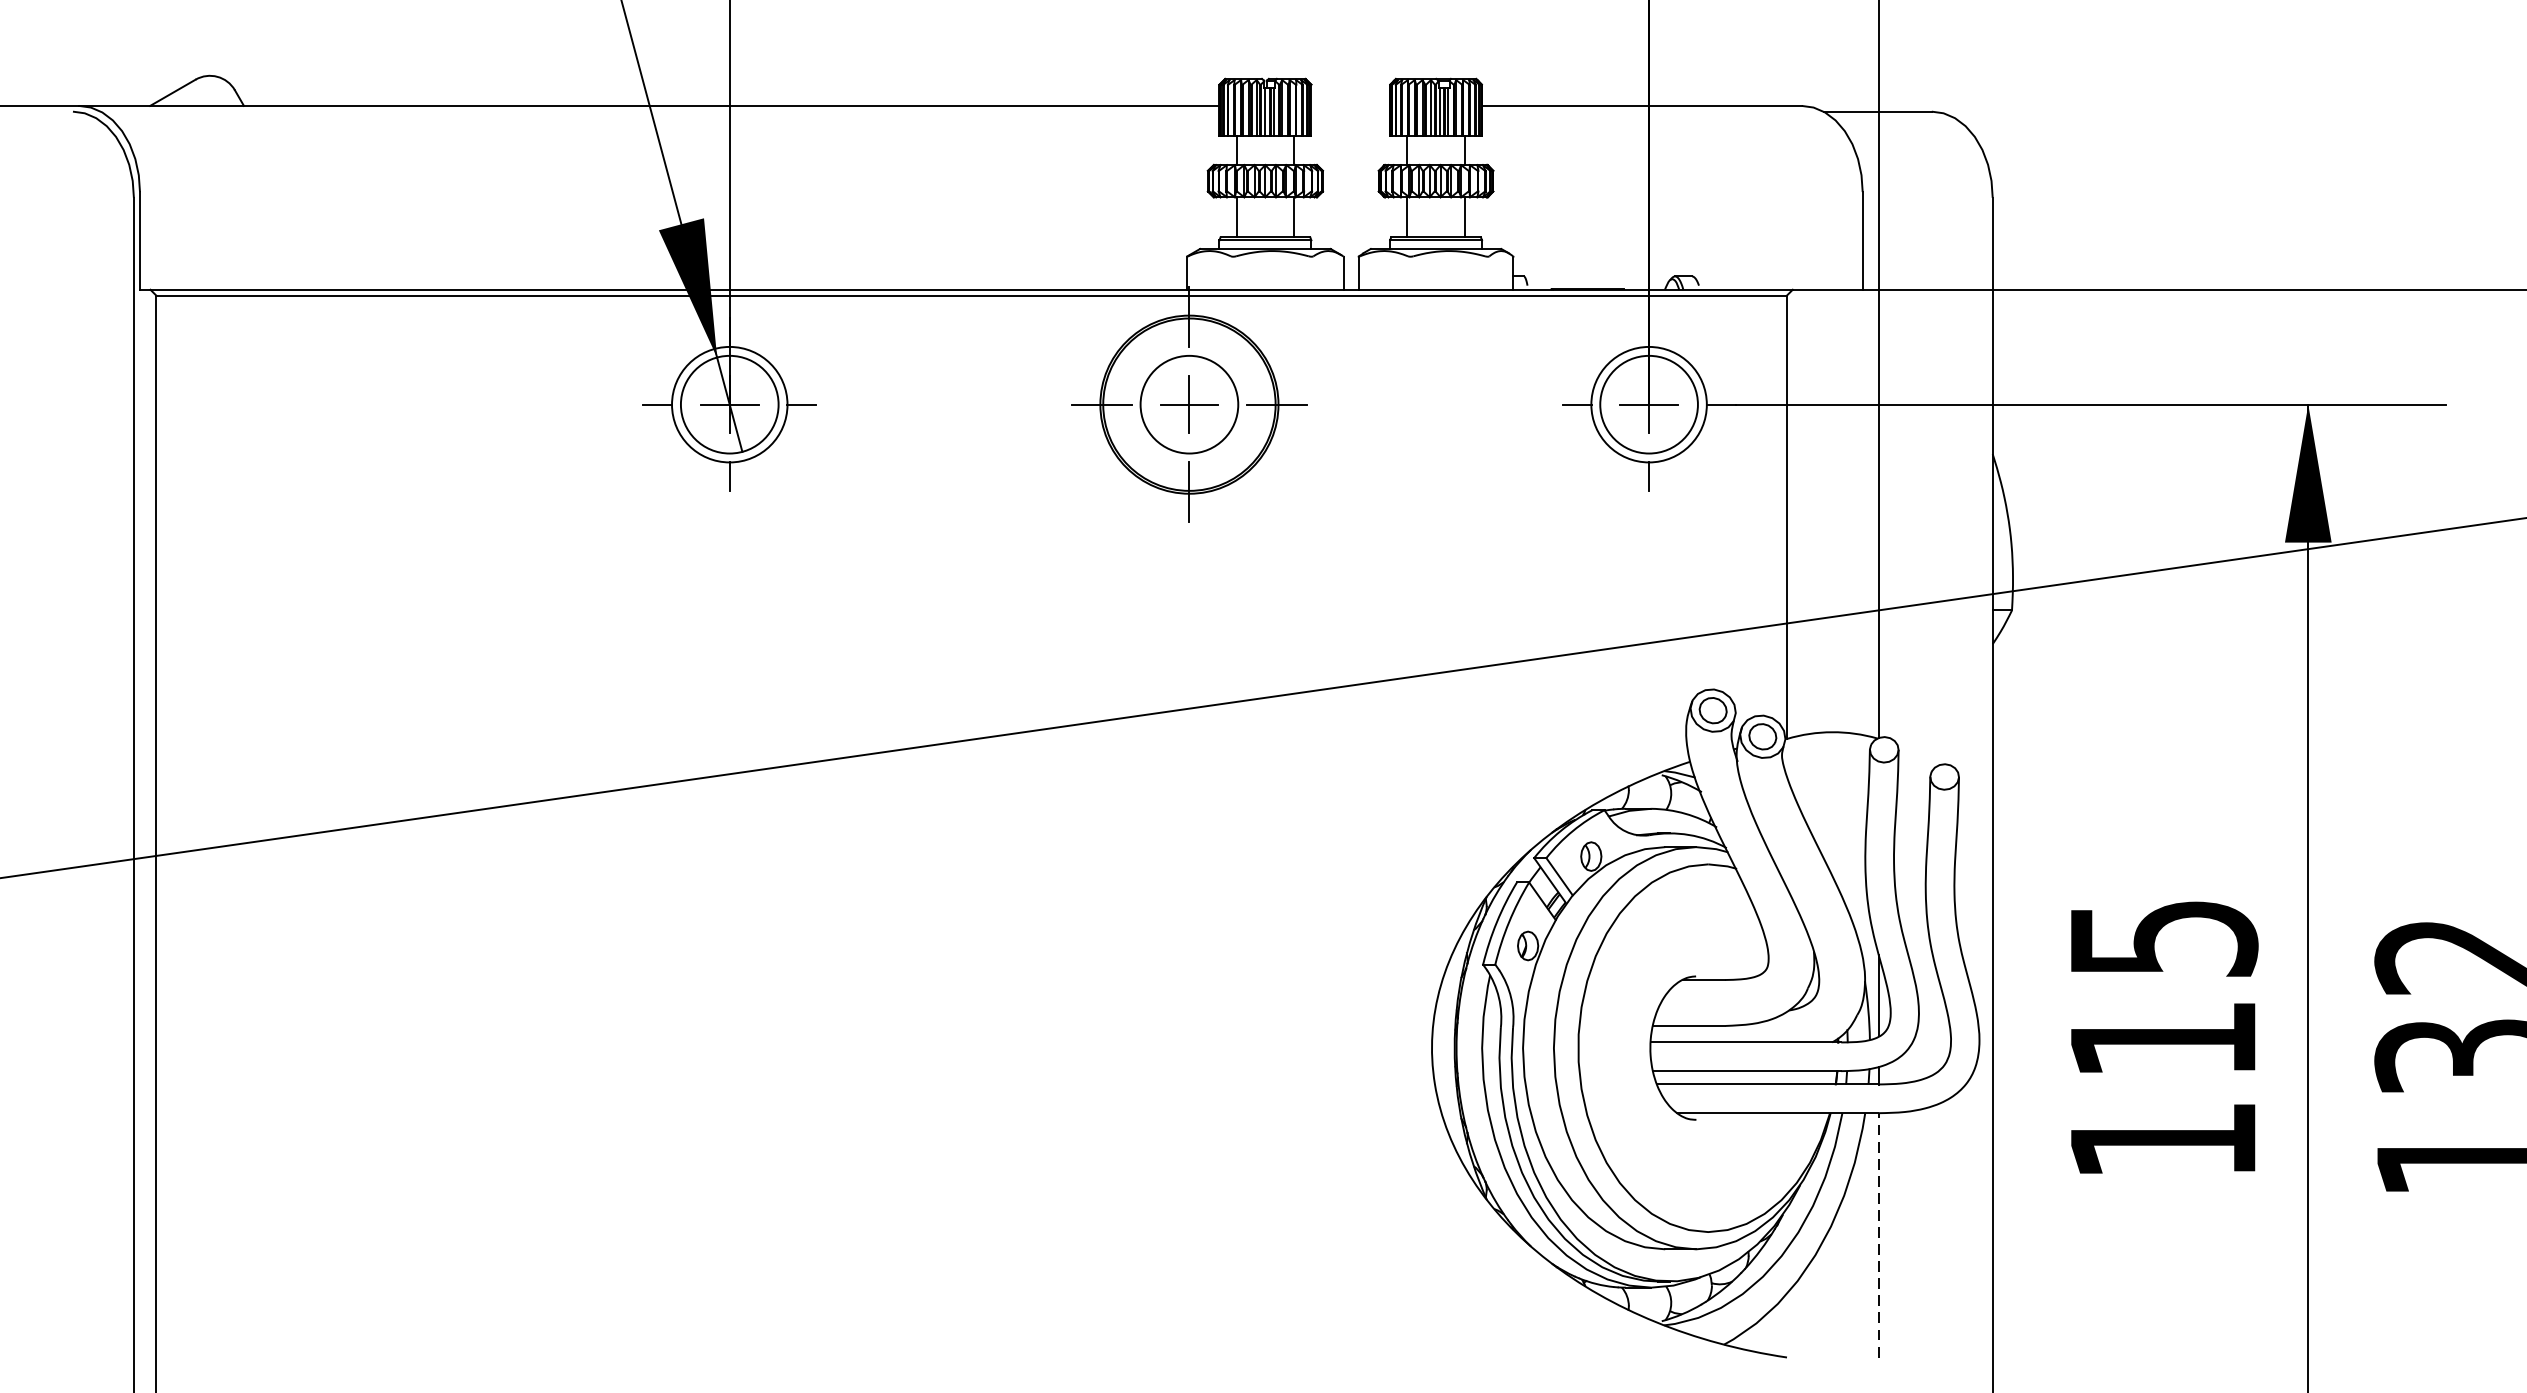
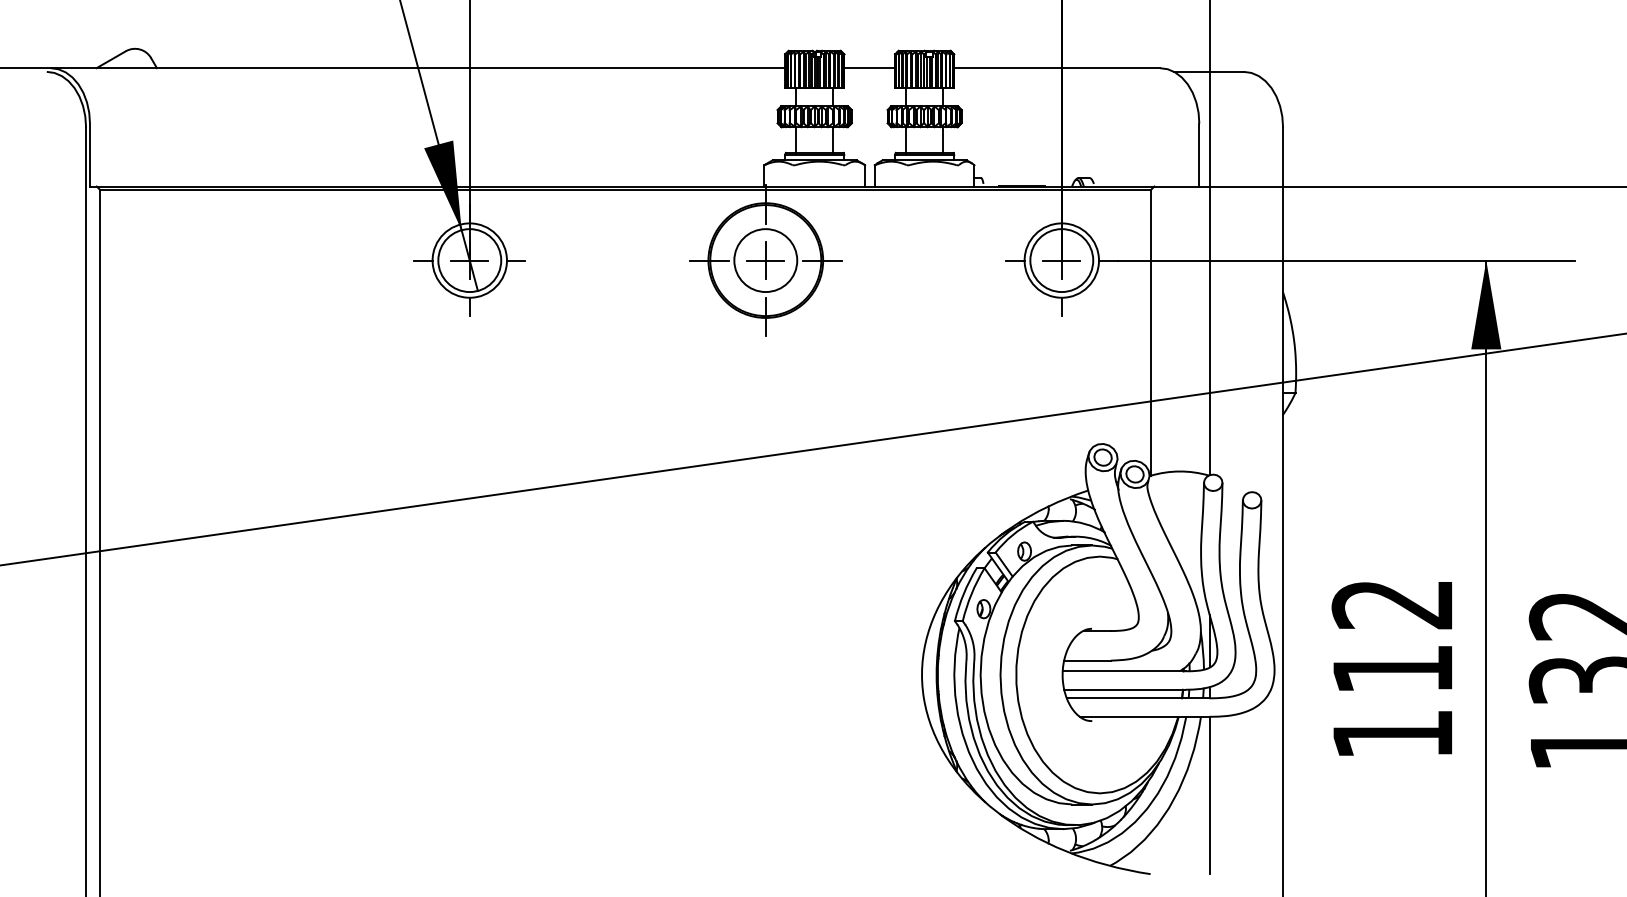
line: (1350, 106) -> (869, 68), added
text: (2162, 938) -> (1392, 604), 115 -> 112
line: (1878, 1235) -> (1209, 795), dashed -> solid

